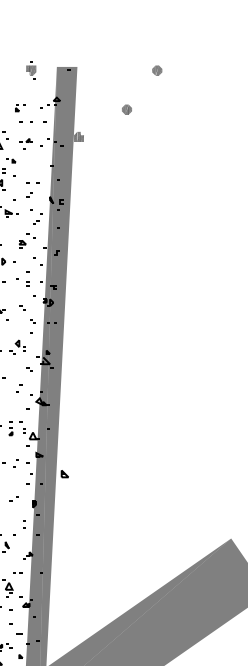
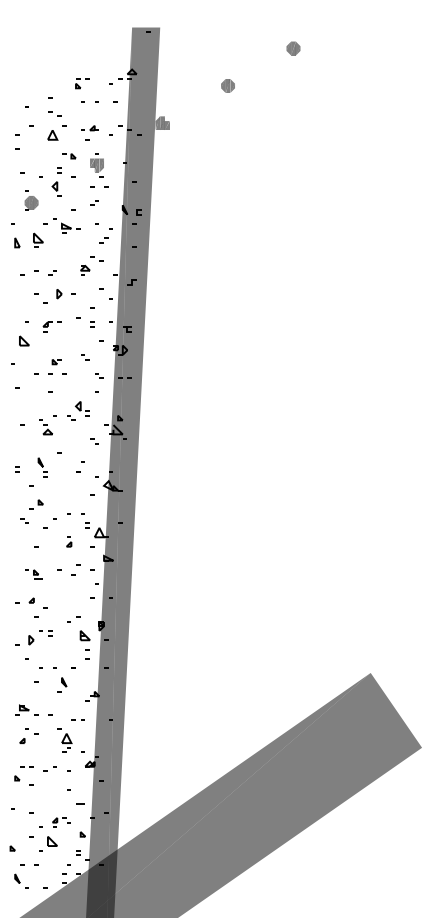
part: (30, 70) -> (96, 165), moved
part: (157, 70) -> (293, 48), moved
part: (11, 431) -> (69, 541), moved
part: (64, 473) -> (84, 635), moved

